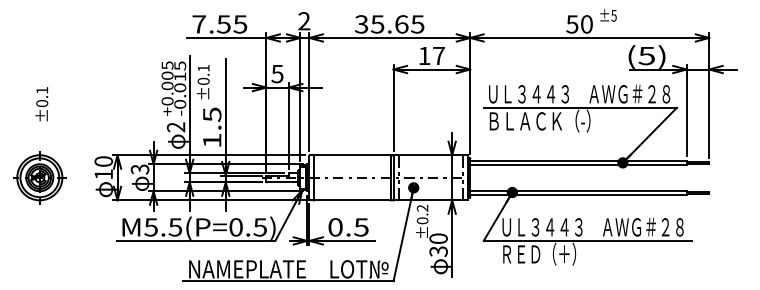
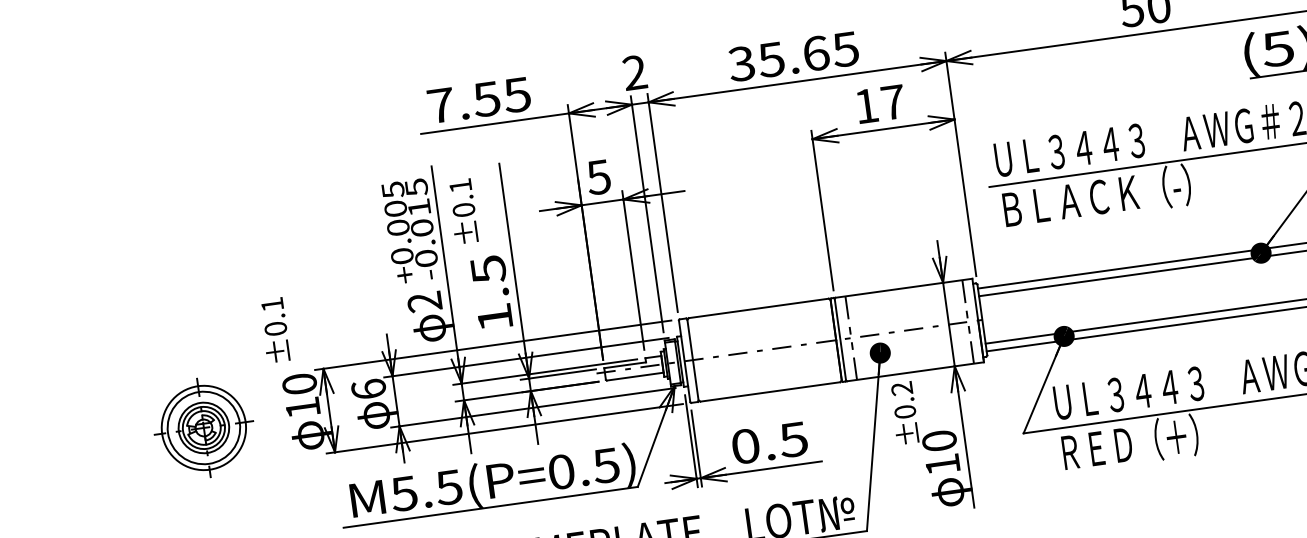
text: (41, 104) -> (274, 330), moved
text: (139, 169) -> (367, 389), 3 -> 6
part: (39, 177) -> (203, 427), moved
text: (438, 251) -> (942, 464), 30 -> 10

